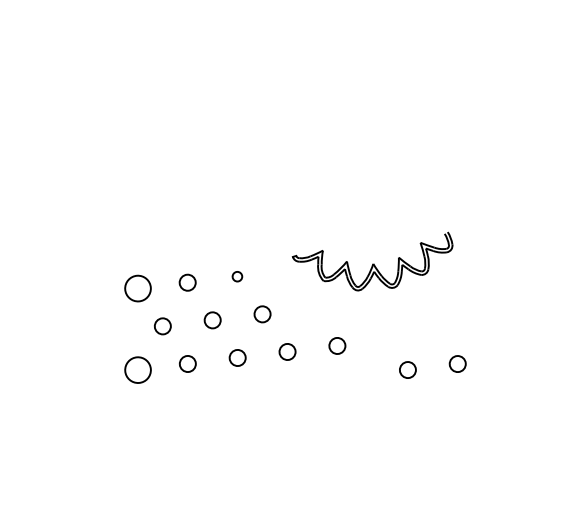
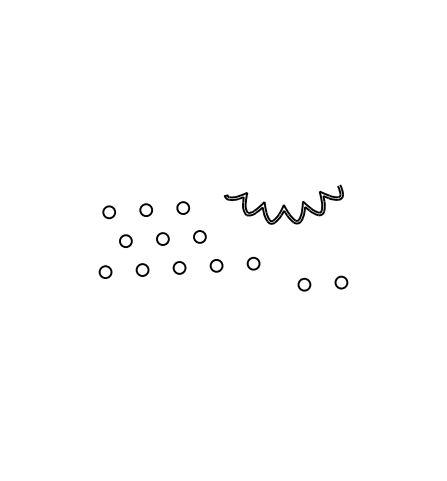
circle: (236, 276) -> (182, 207), size x1.67
circle: (136, 289) -> (108, 212), size x0.62
circle: (137, 369) -> (105, 271), size x0.62

